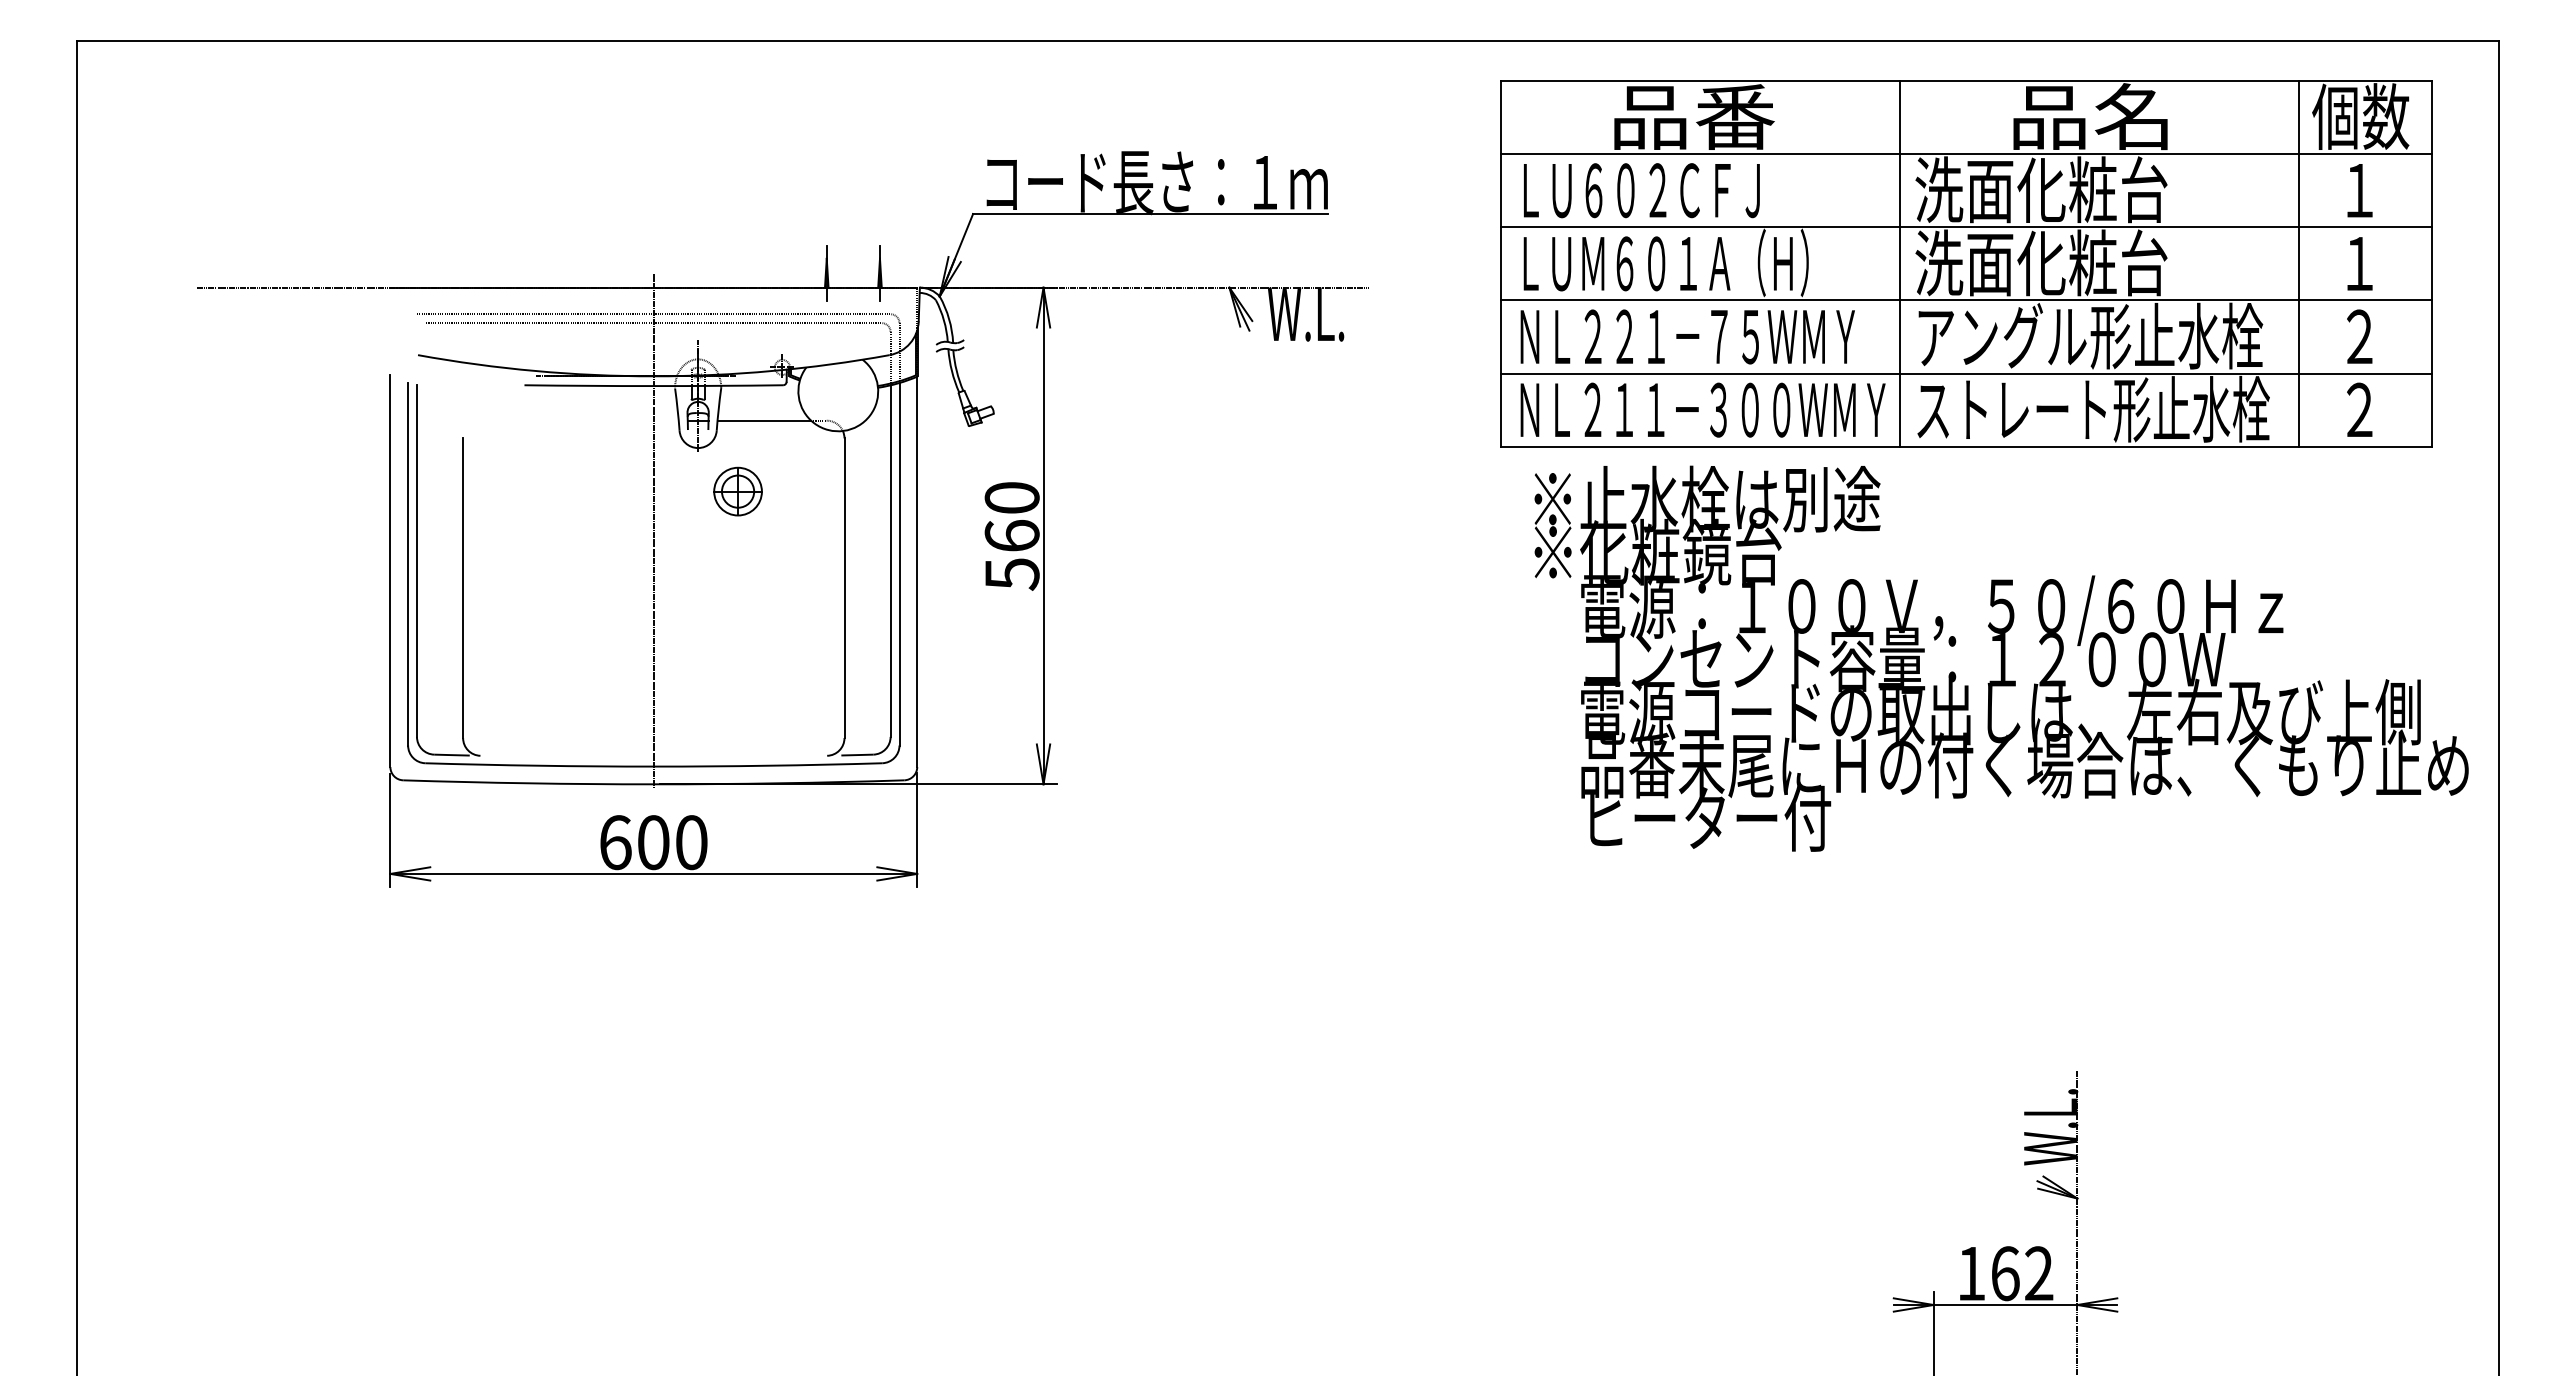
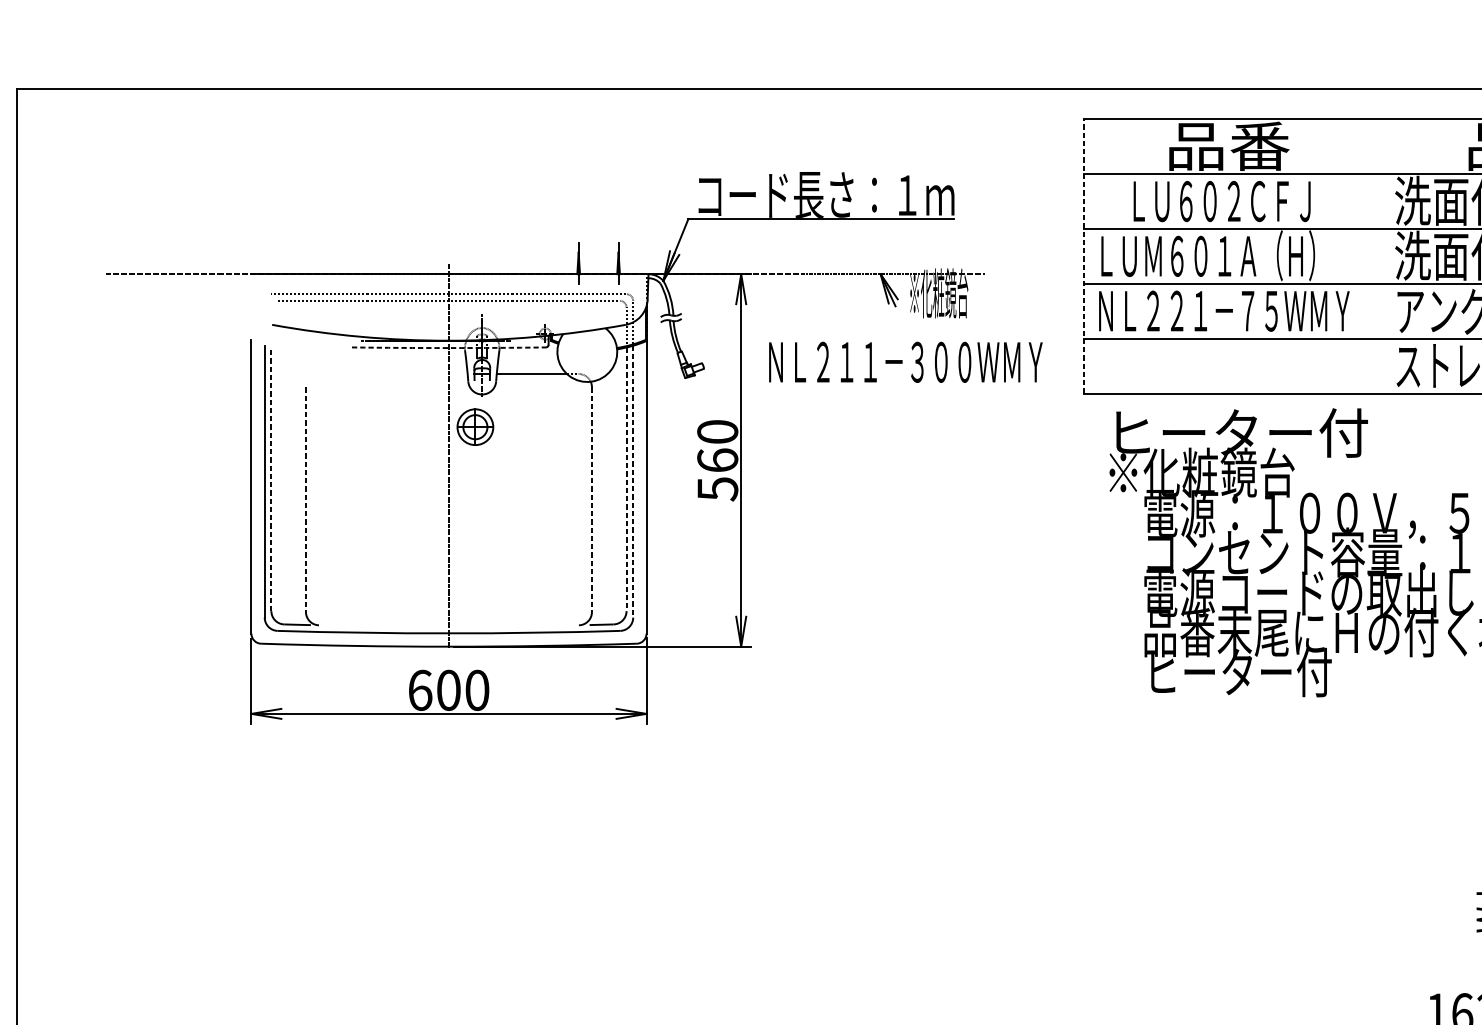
text: (1641, 190) -> (1221, 201), moved
line: (1500, 263) -> (1083, 256), solid -> dashed
line: (1900, 263) -> (1383, 256), removed
text: (1307, 312) -> (939, 292), W.L. -> ※化粧鏡台
arc: (653, 386) -> (448, 348), solid -> dashed
text: (1702, 409) -> (905, 361), moved
part: (737, 491) -> (474, 427), moved
text: (1707, 498) -> (1239, 432), ※止水栓は別途 -> ヒーター付
line: (416, 561) -> (271, 479), solid -> dashed
line: (890, 561) -> (626, 479), solid -> dashed
line: (899, 564) -> (633, 481), solid -> dashed
line: (463, 588) -> (306, 499), solid -> dashed
line: (844, 588) -> (591, 499), solid -> dashed

